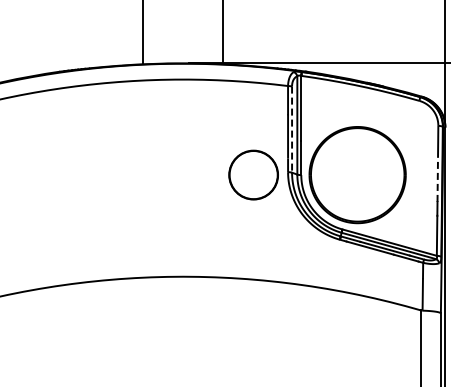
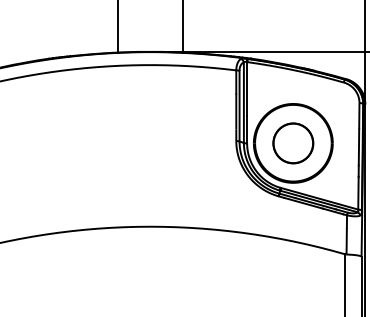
line: (292, 130) -> (239, 106), dashed -> solid
part: (253, 174) -> (293, 142), moved
line: (437, 179) -> (358, 147), dashed -> solid

